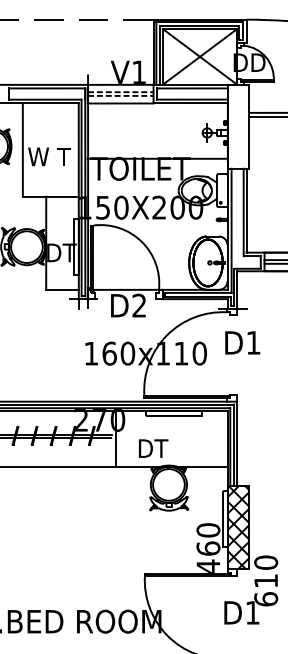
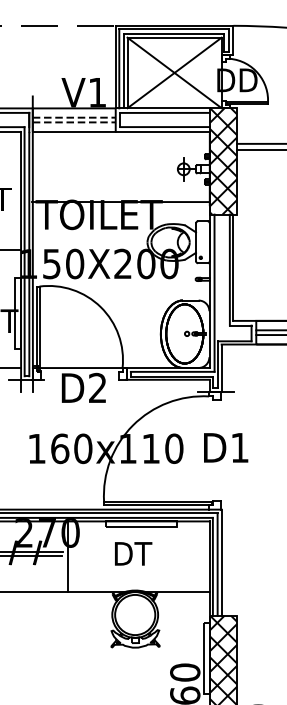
hatch: (238, 126) -> (223, 161), added
text: (242, 342) -> (225, 447), moved
text: (153, 448) -> (133, 553), moved

